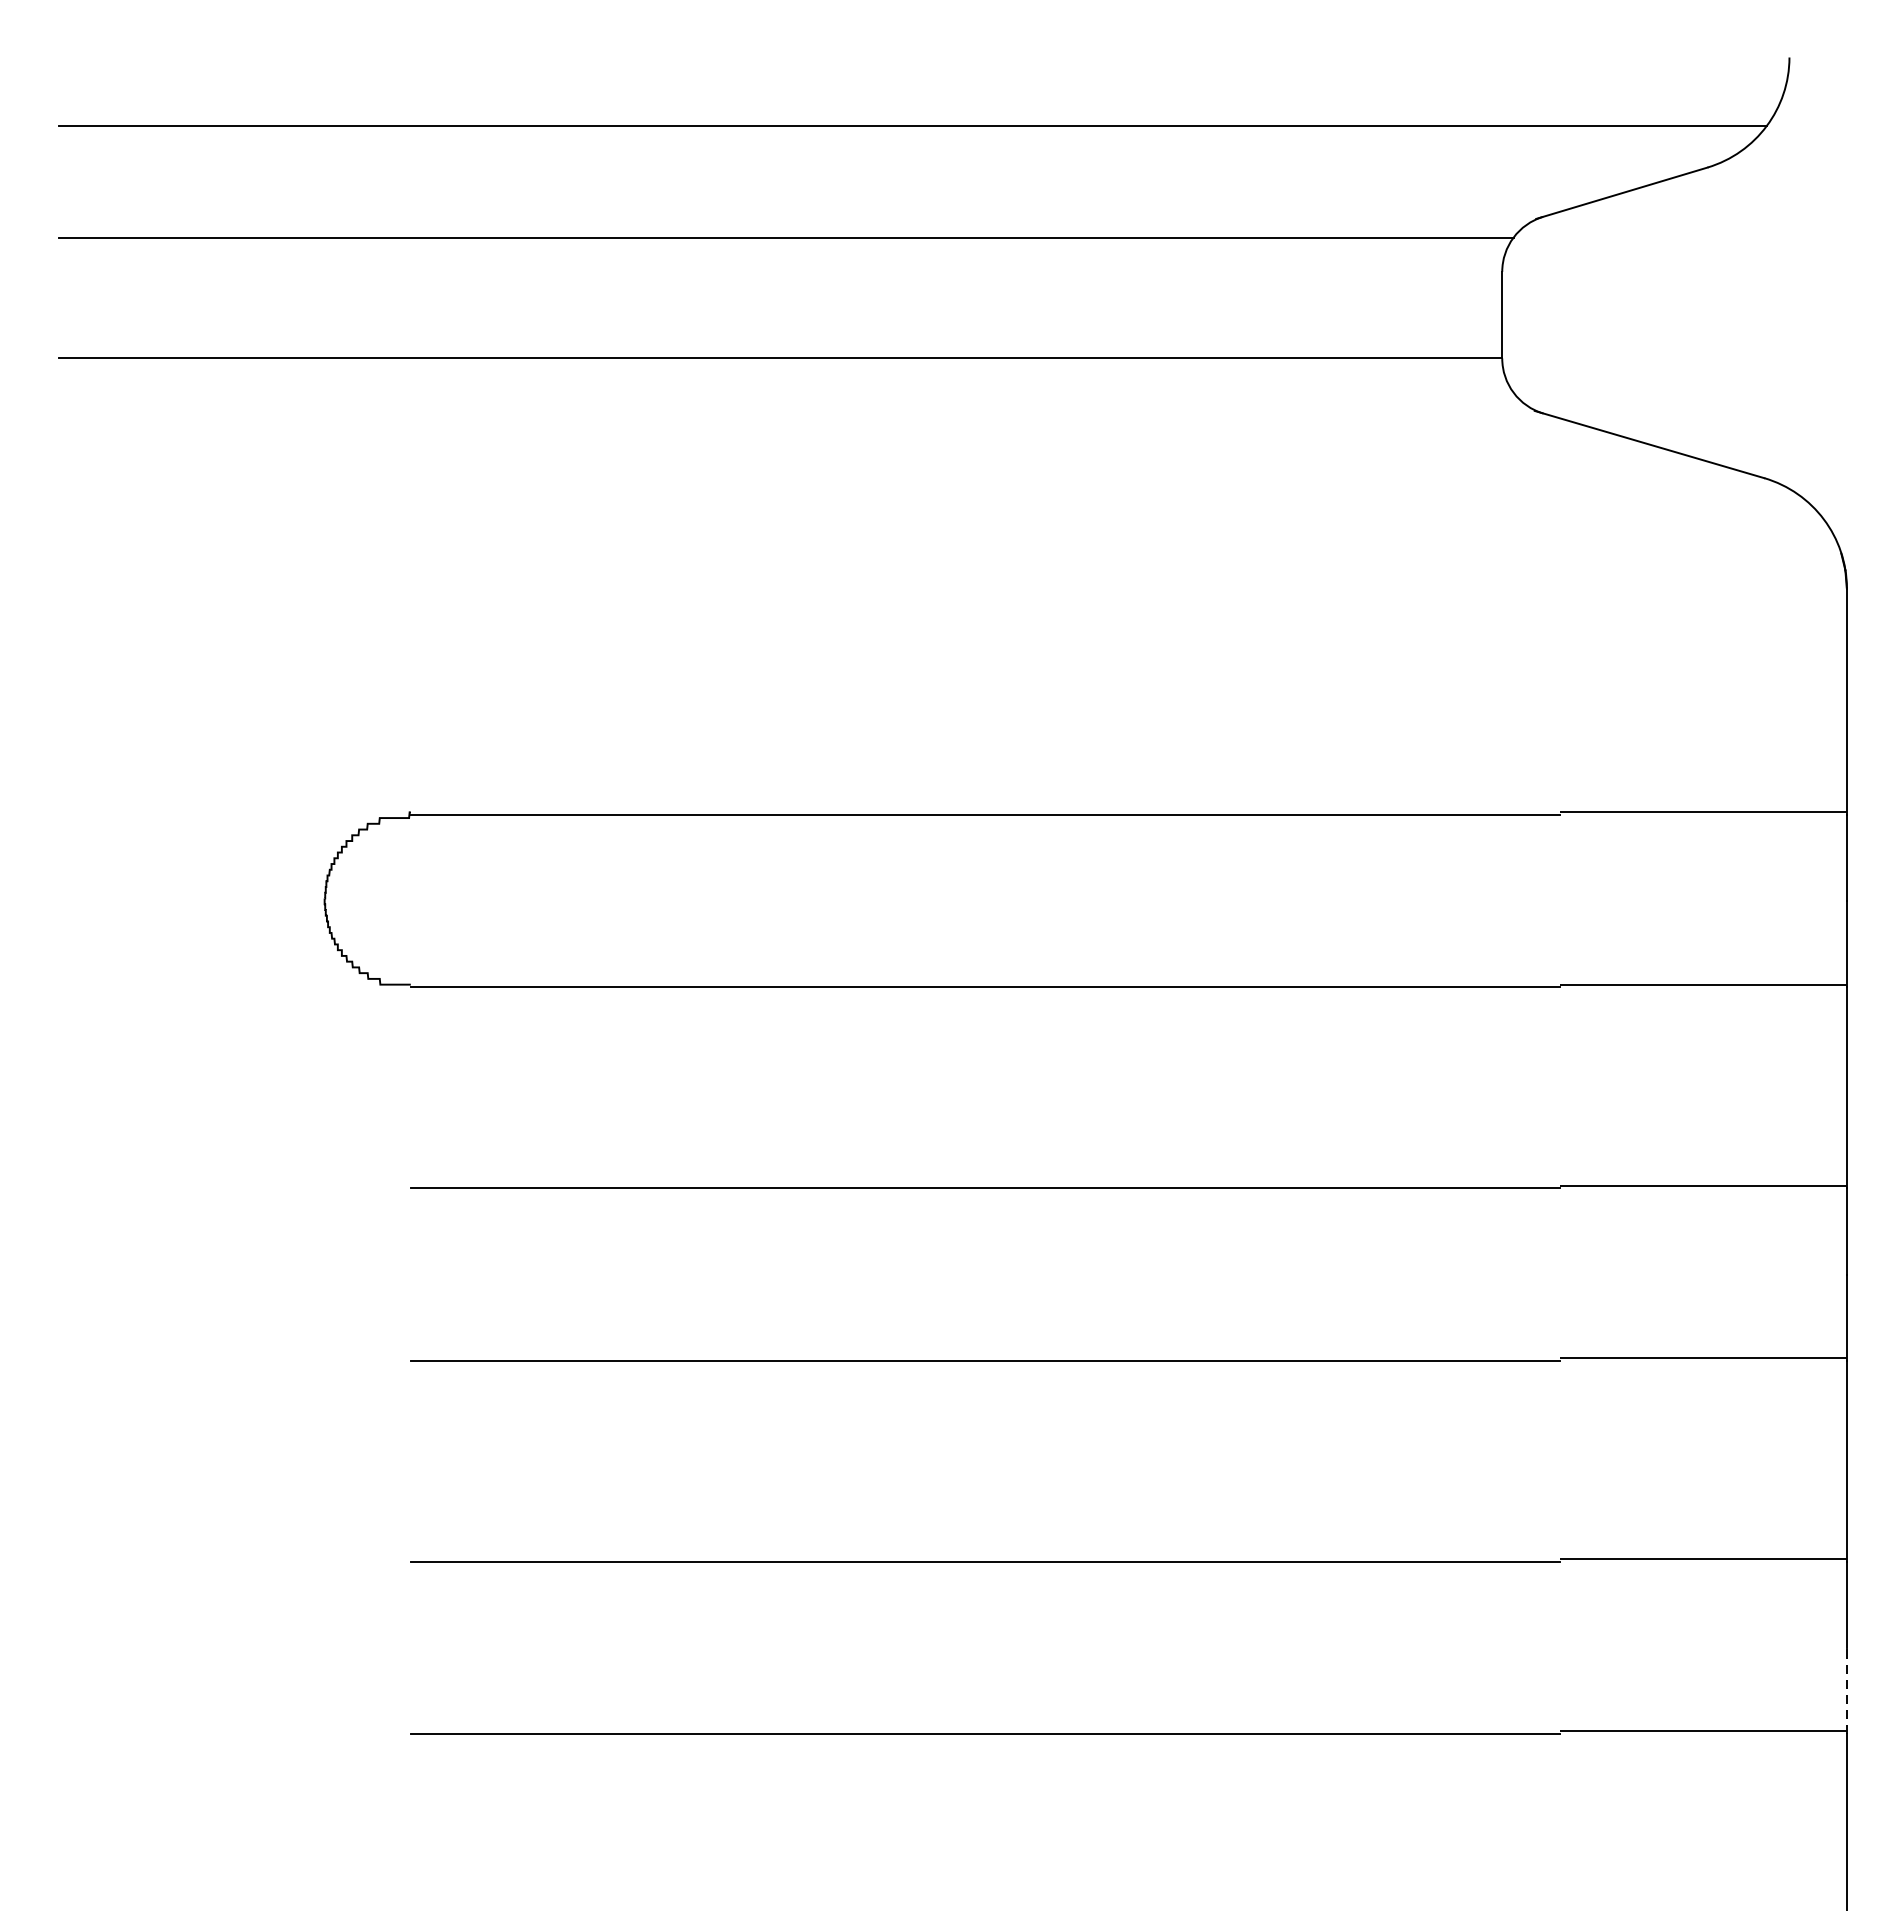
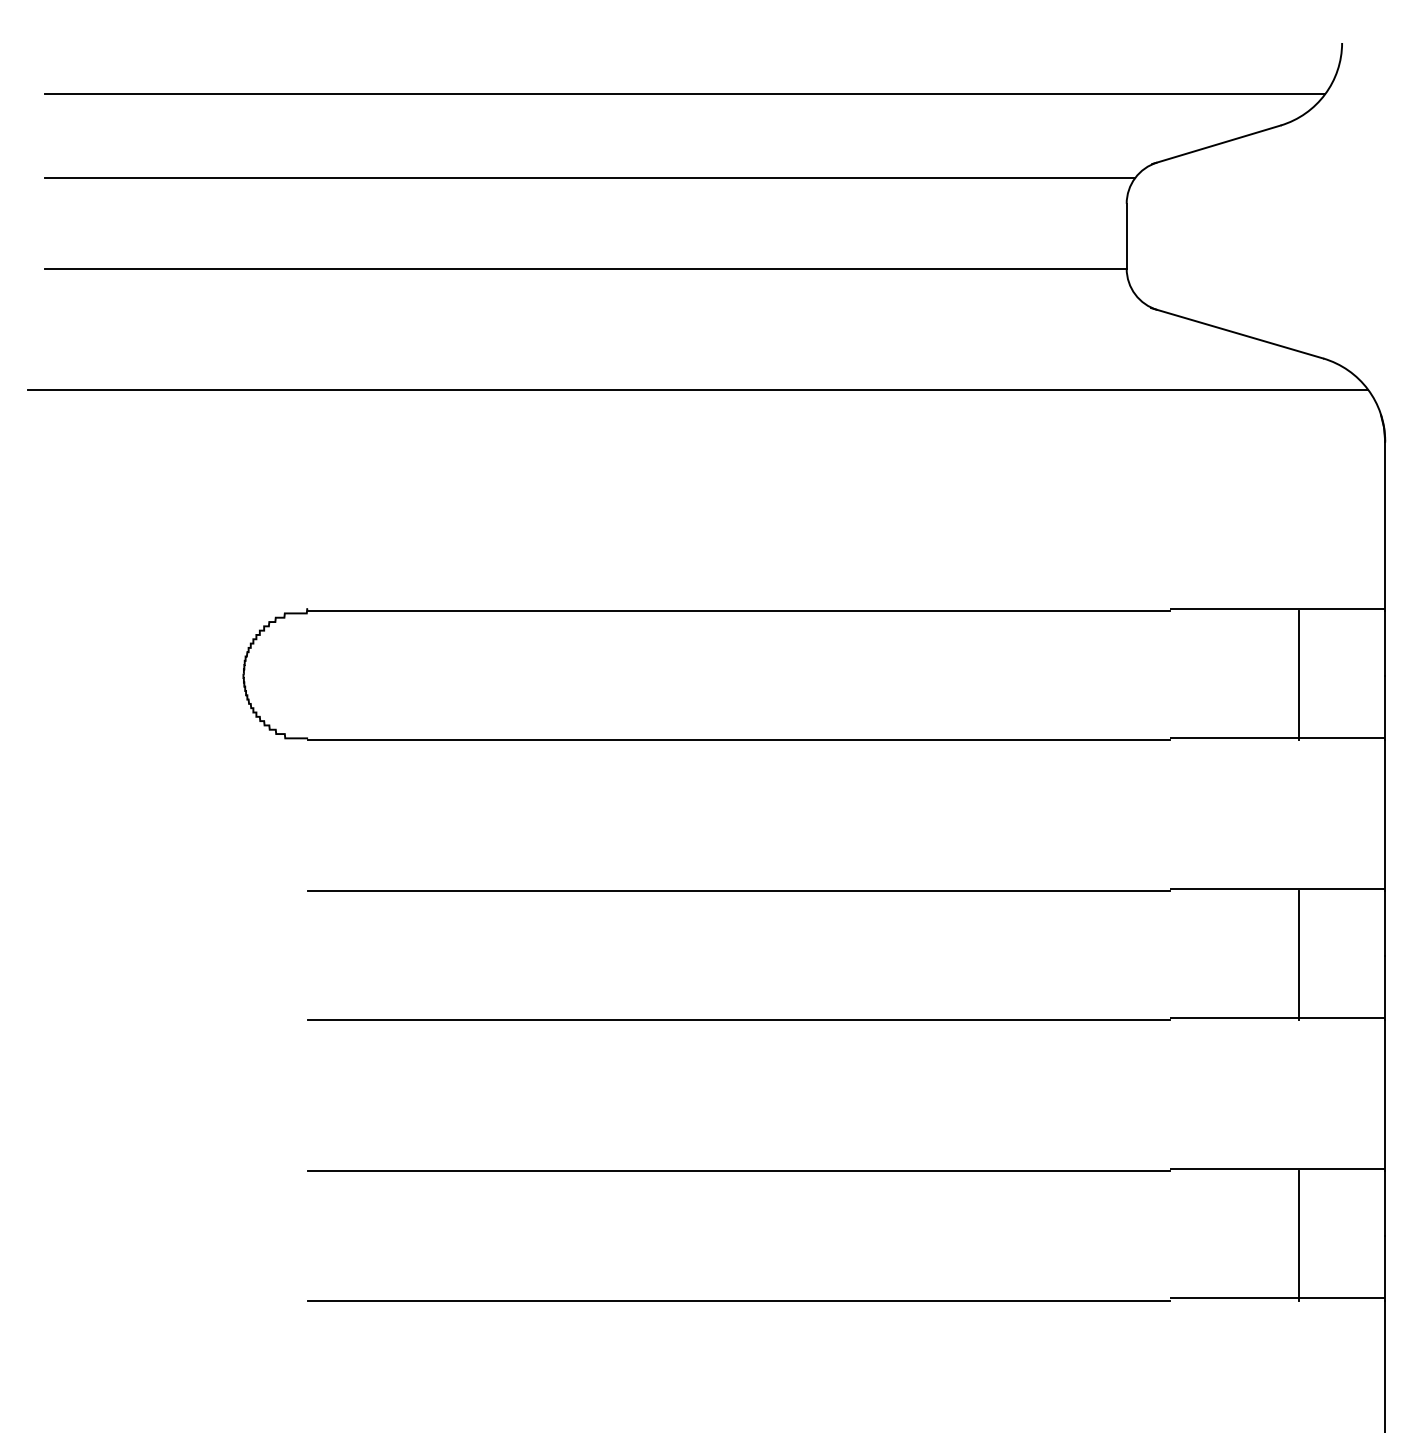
line: (931, 519) -> (698, 389), added
line: (1732, 900) -> (1299, 675), added
line: (1732, 1274) -> (1299, 955), added
line: (1732, 1647) -> (1299, 1235), added
line: (1847, 1690) -> (1385, 1267), dashed -> solid

